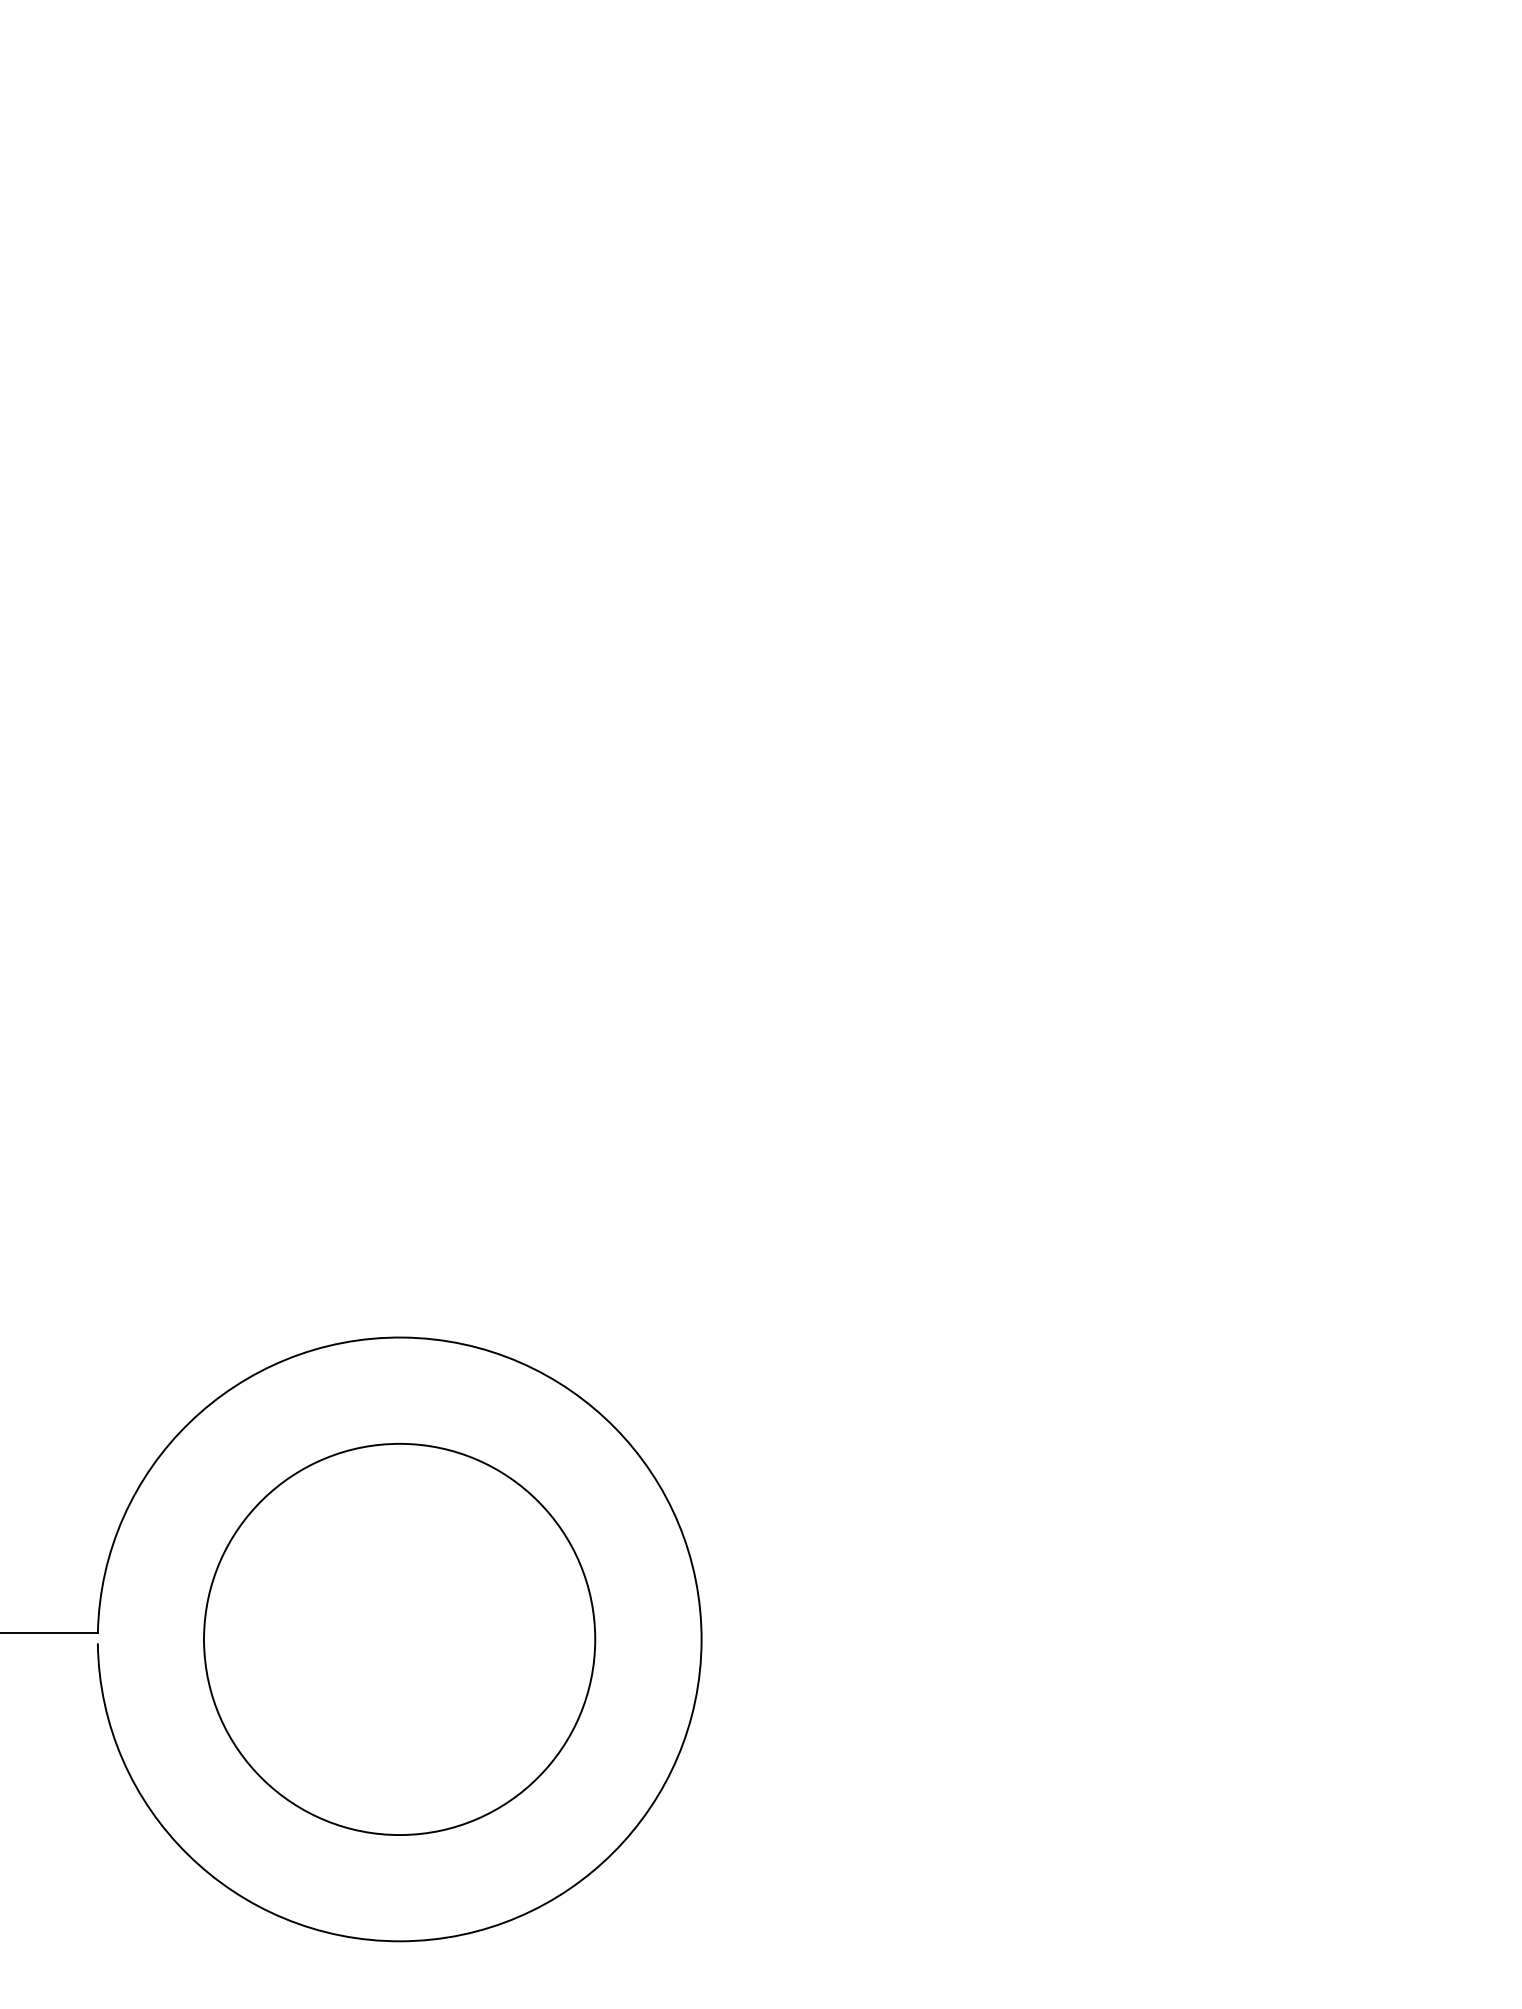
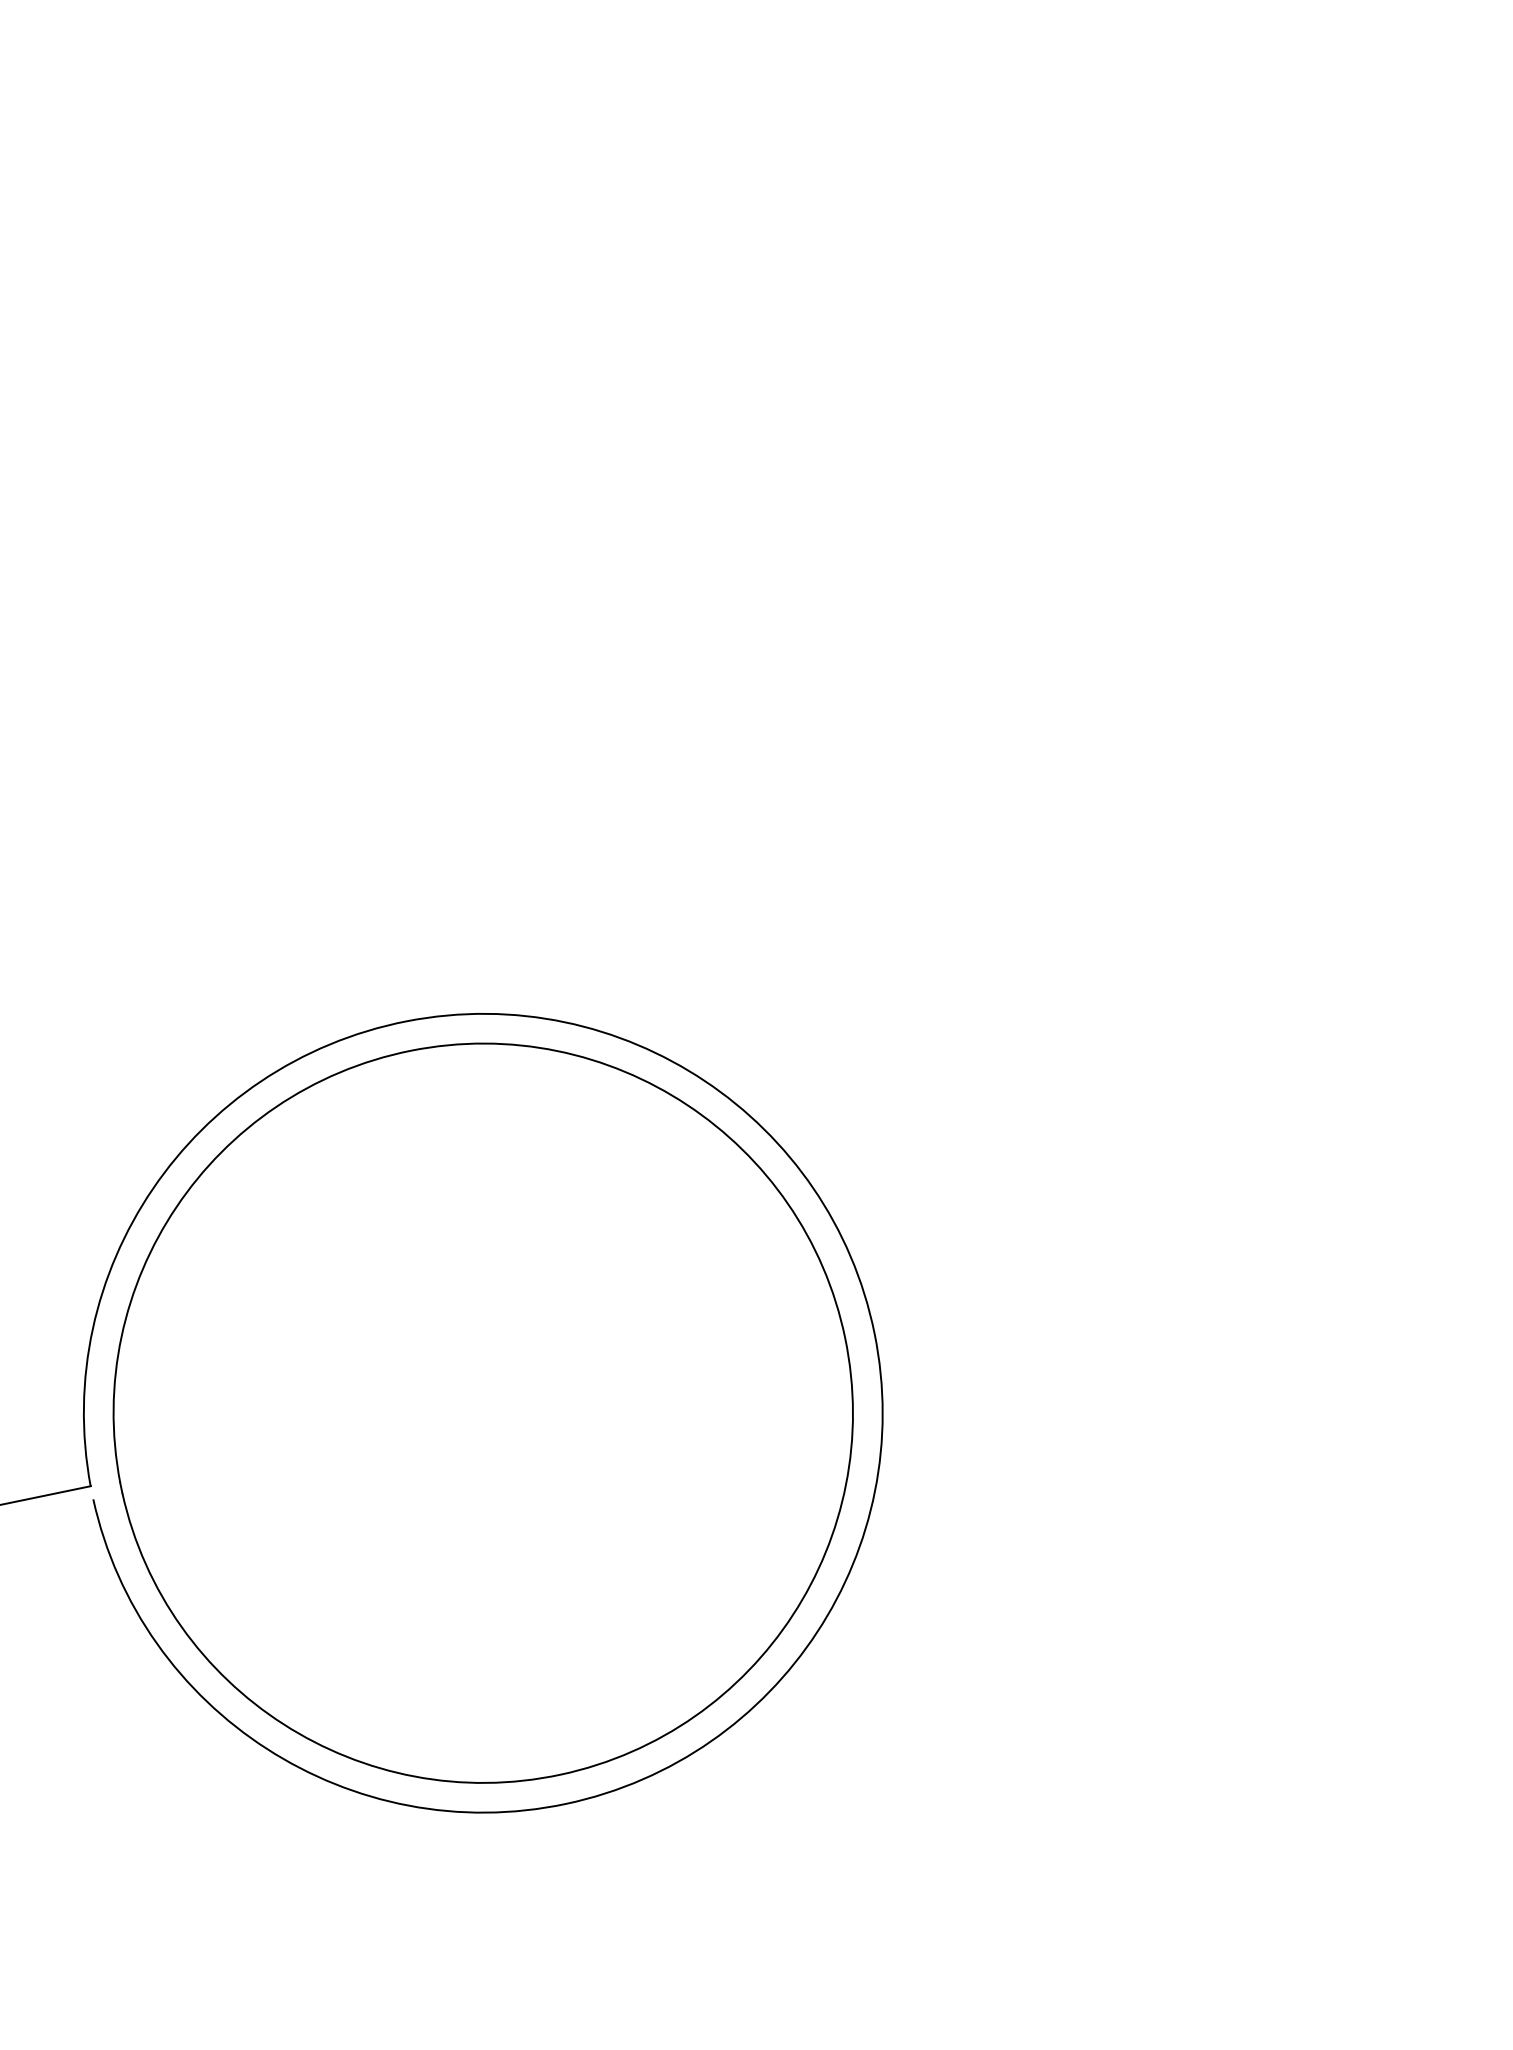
part: (399, 1639) -> (483, 1413), size x1.43

